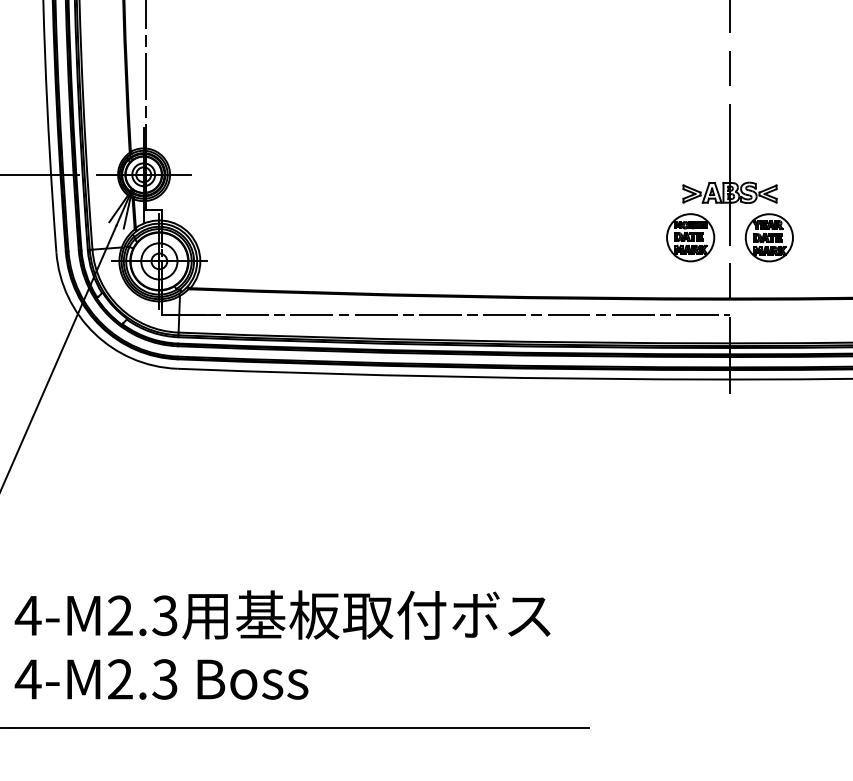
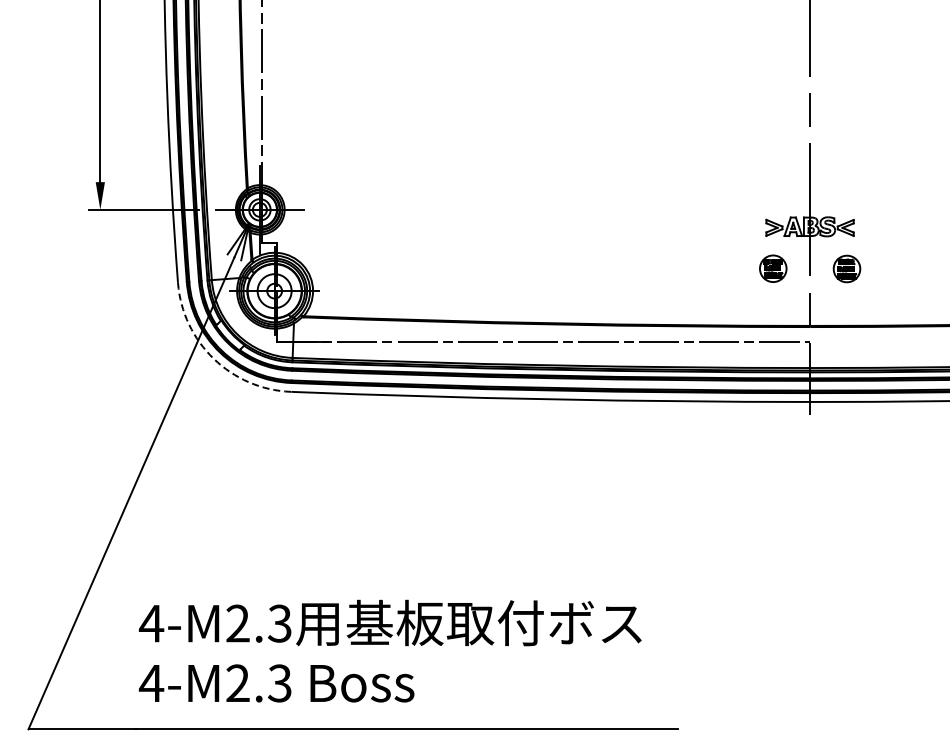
part: (691, 237) -> (773, 268), size x0.6
part: (768, 237) -> (846, 268), size x0.6
arc: (94, 333) -> (213, 358), solid -> dashed

